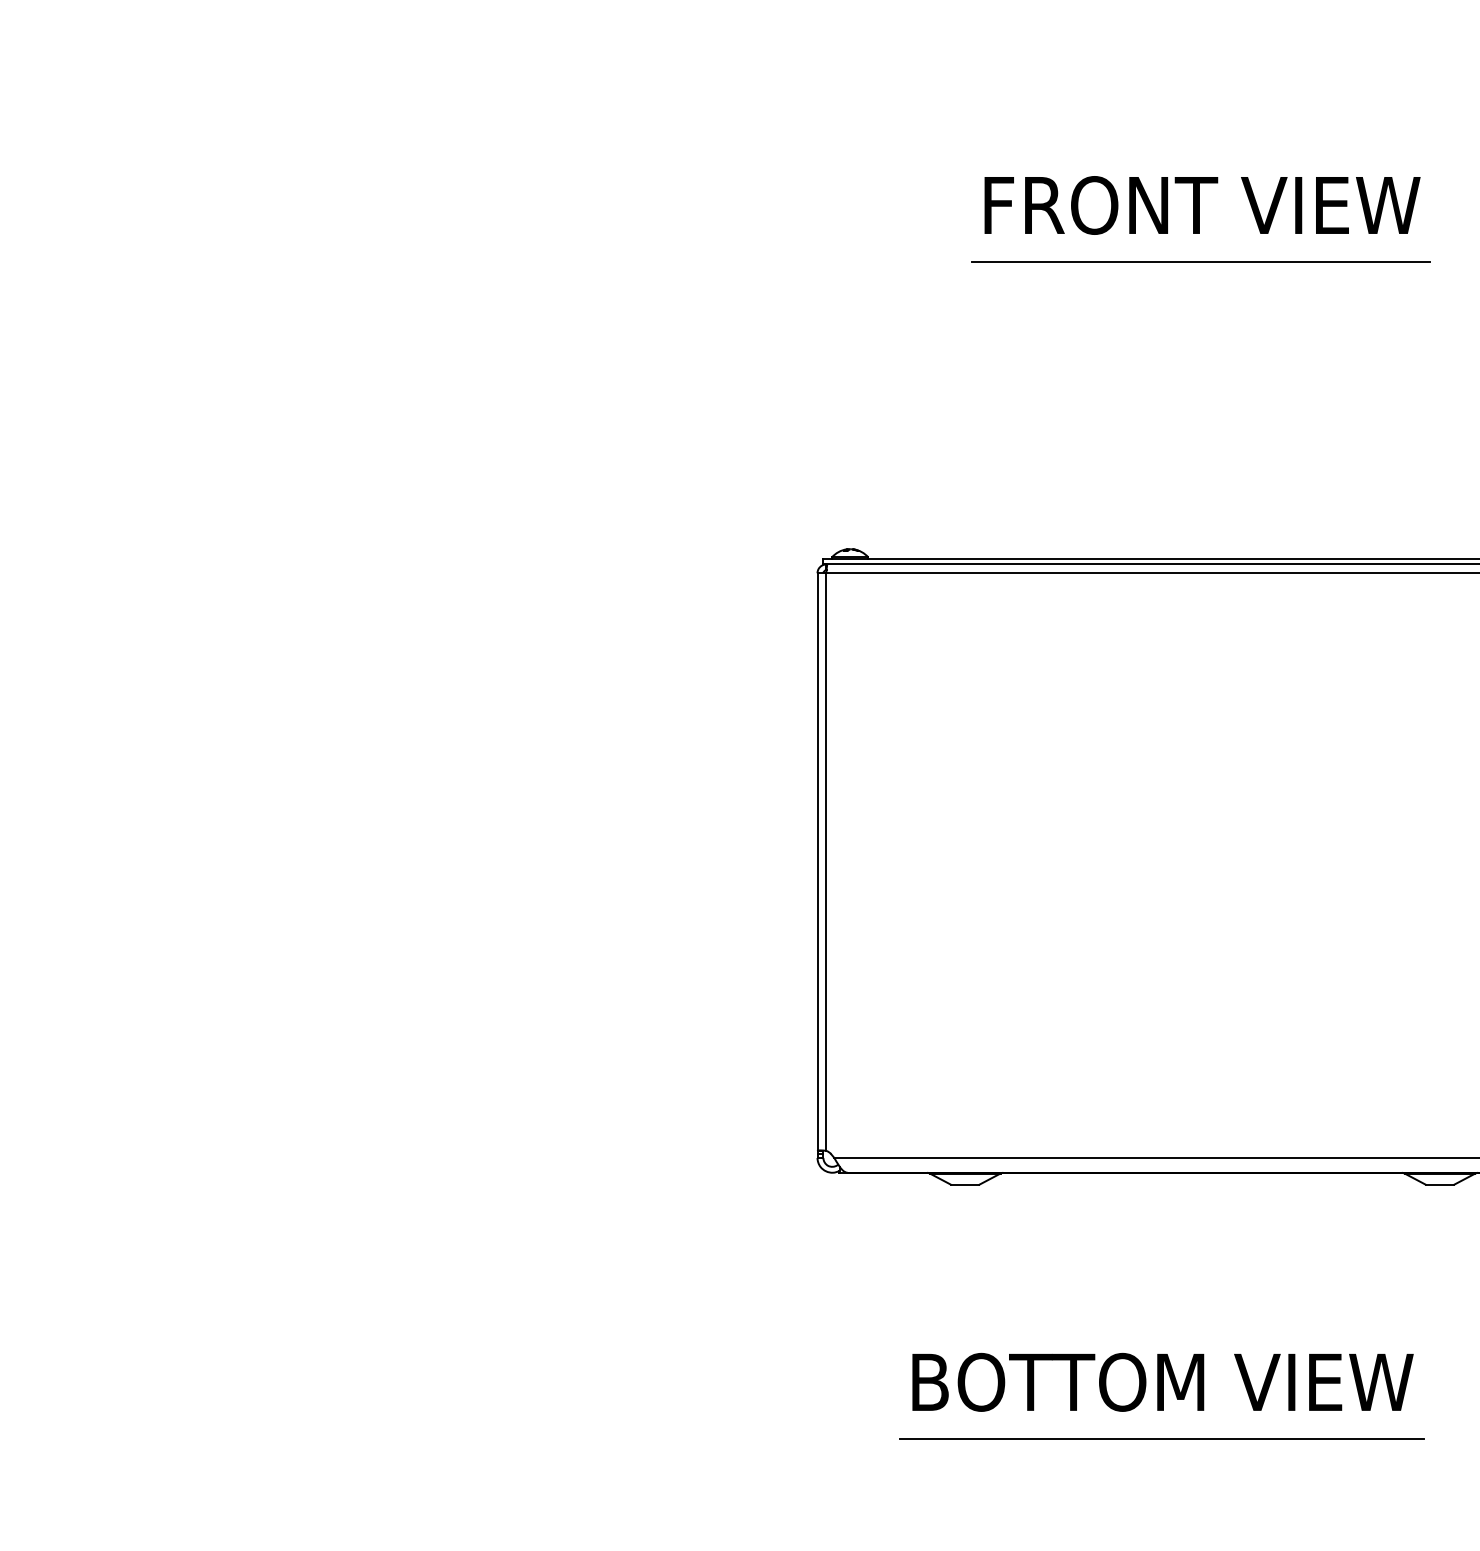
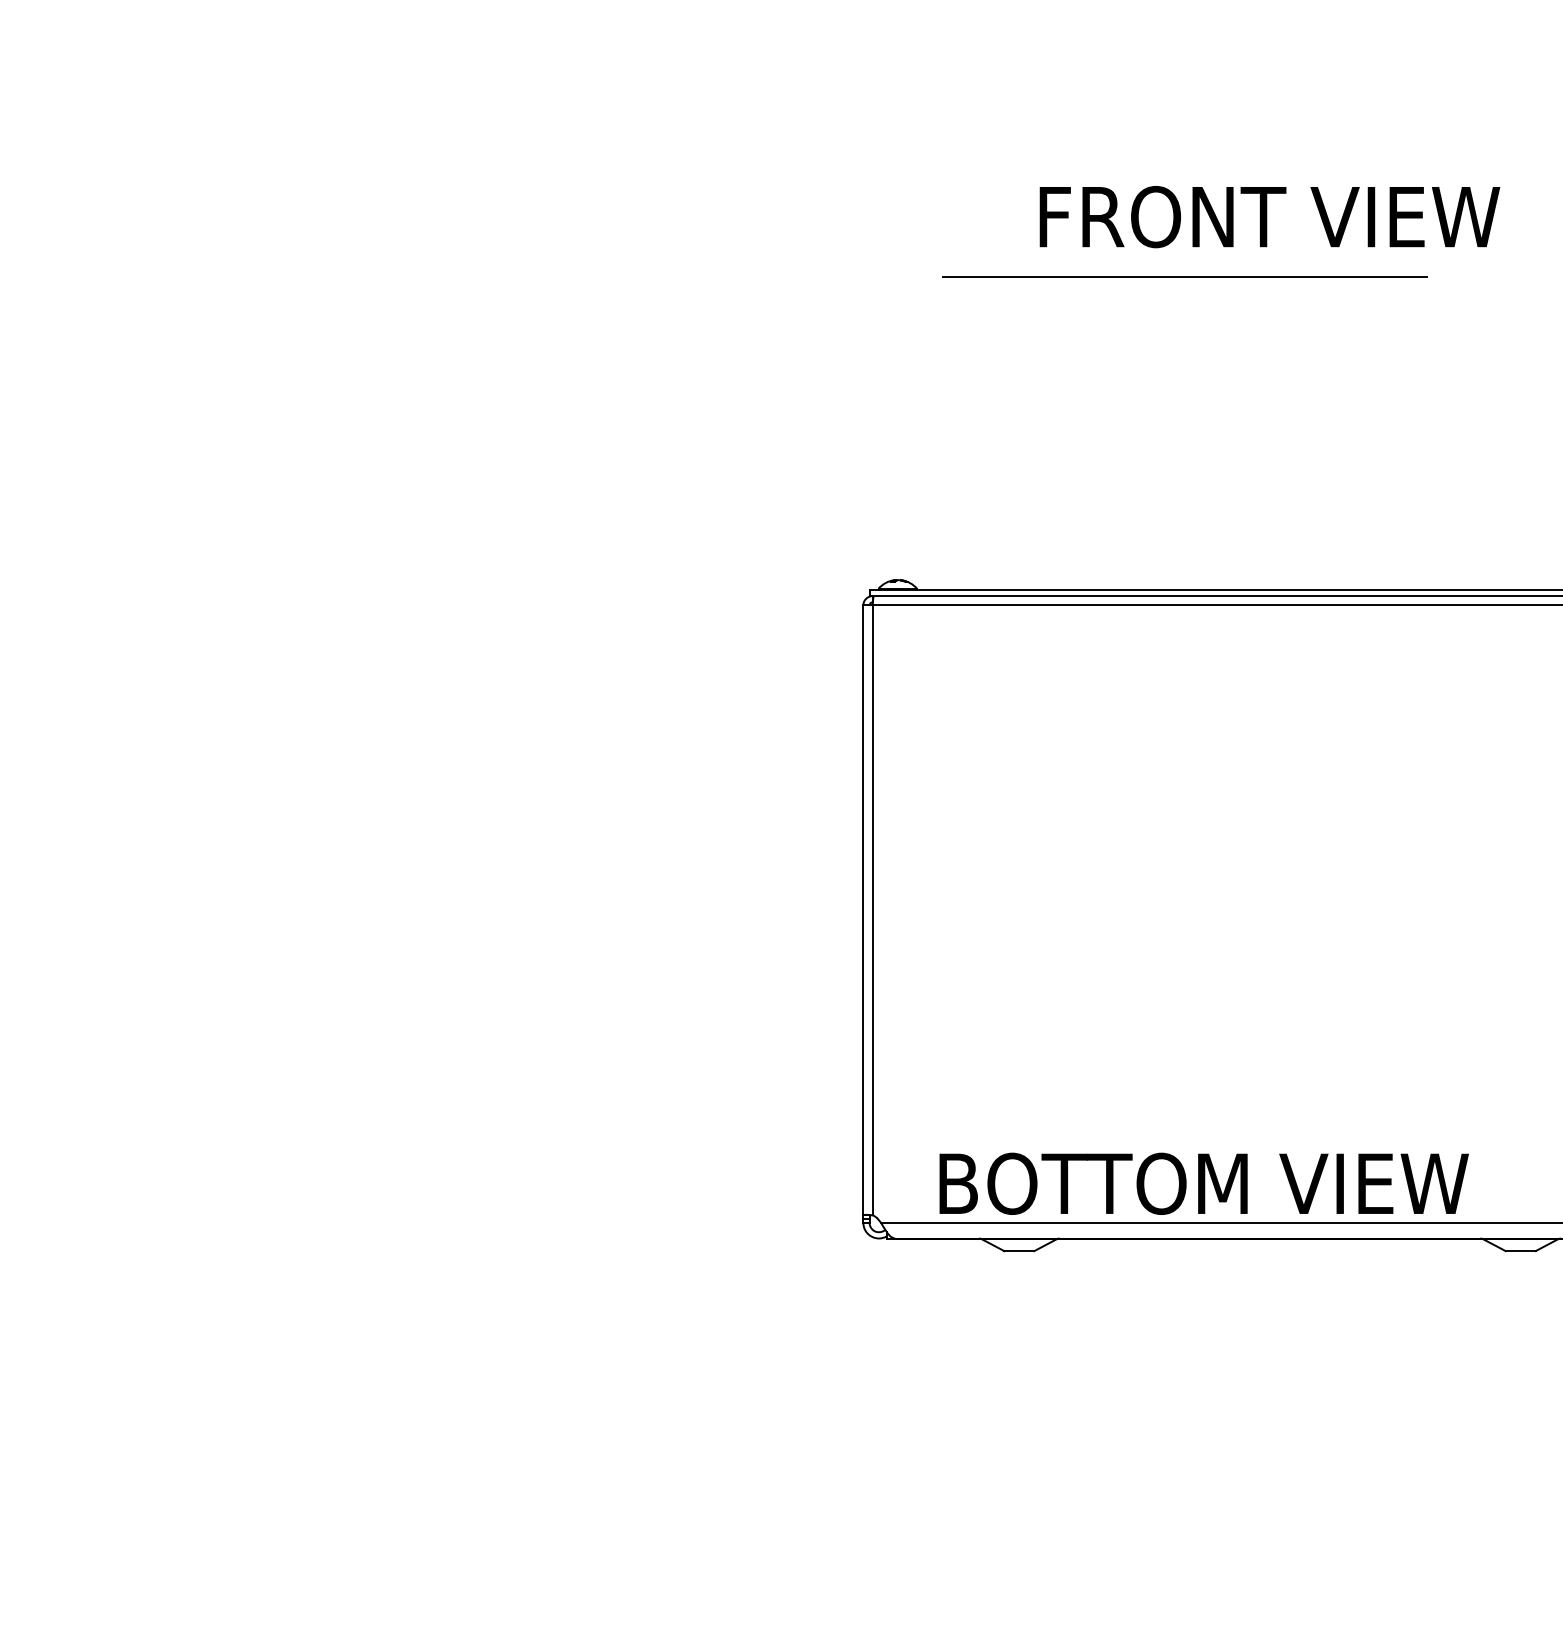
line: (1200, 261) -> (1184, 276), moved
text: (1162, 1382) -> (1203, 1183), moved
line: (1161, 1438) -> (1226, 1519), removed

